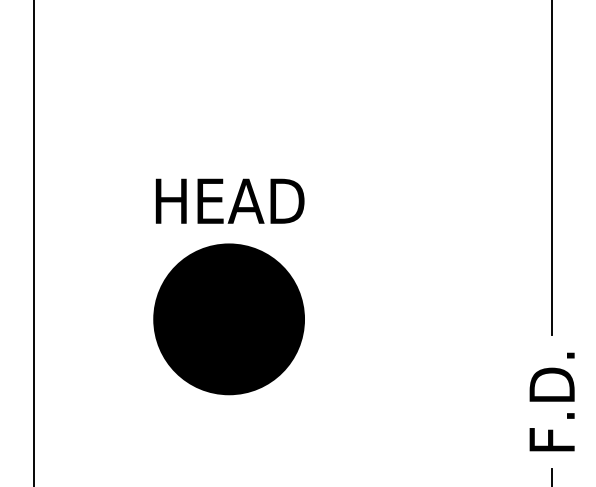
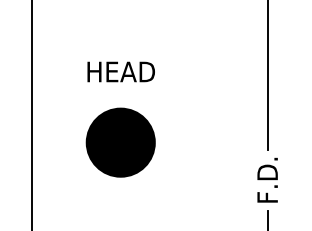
text: (228, 200) -> (120, 71), moved

